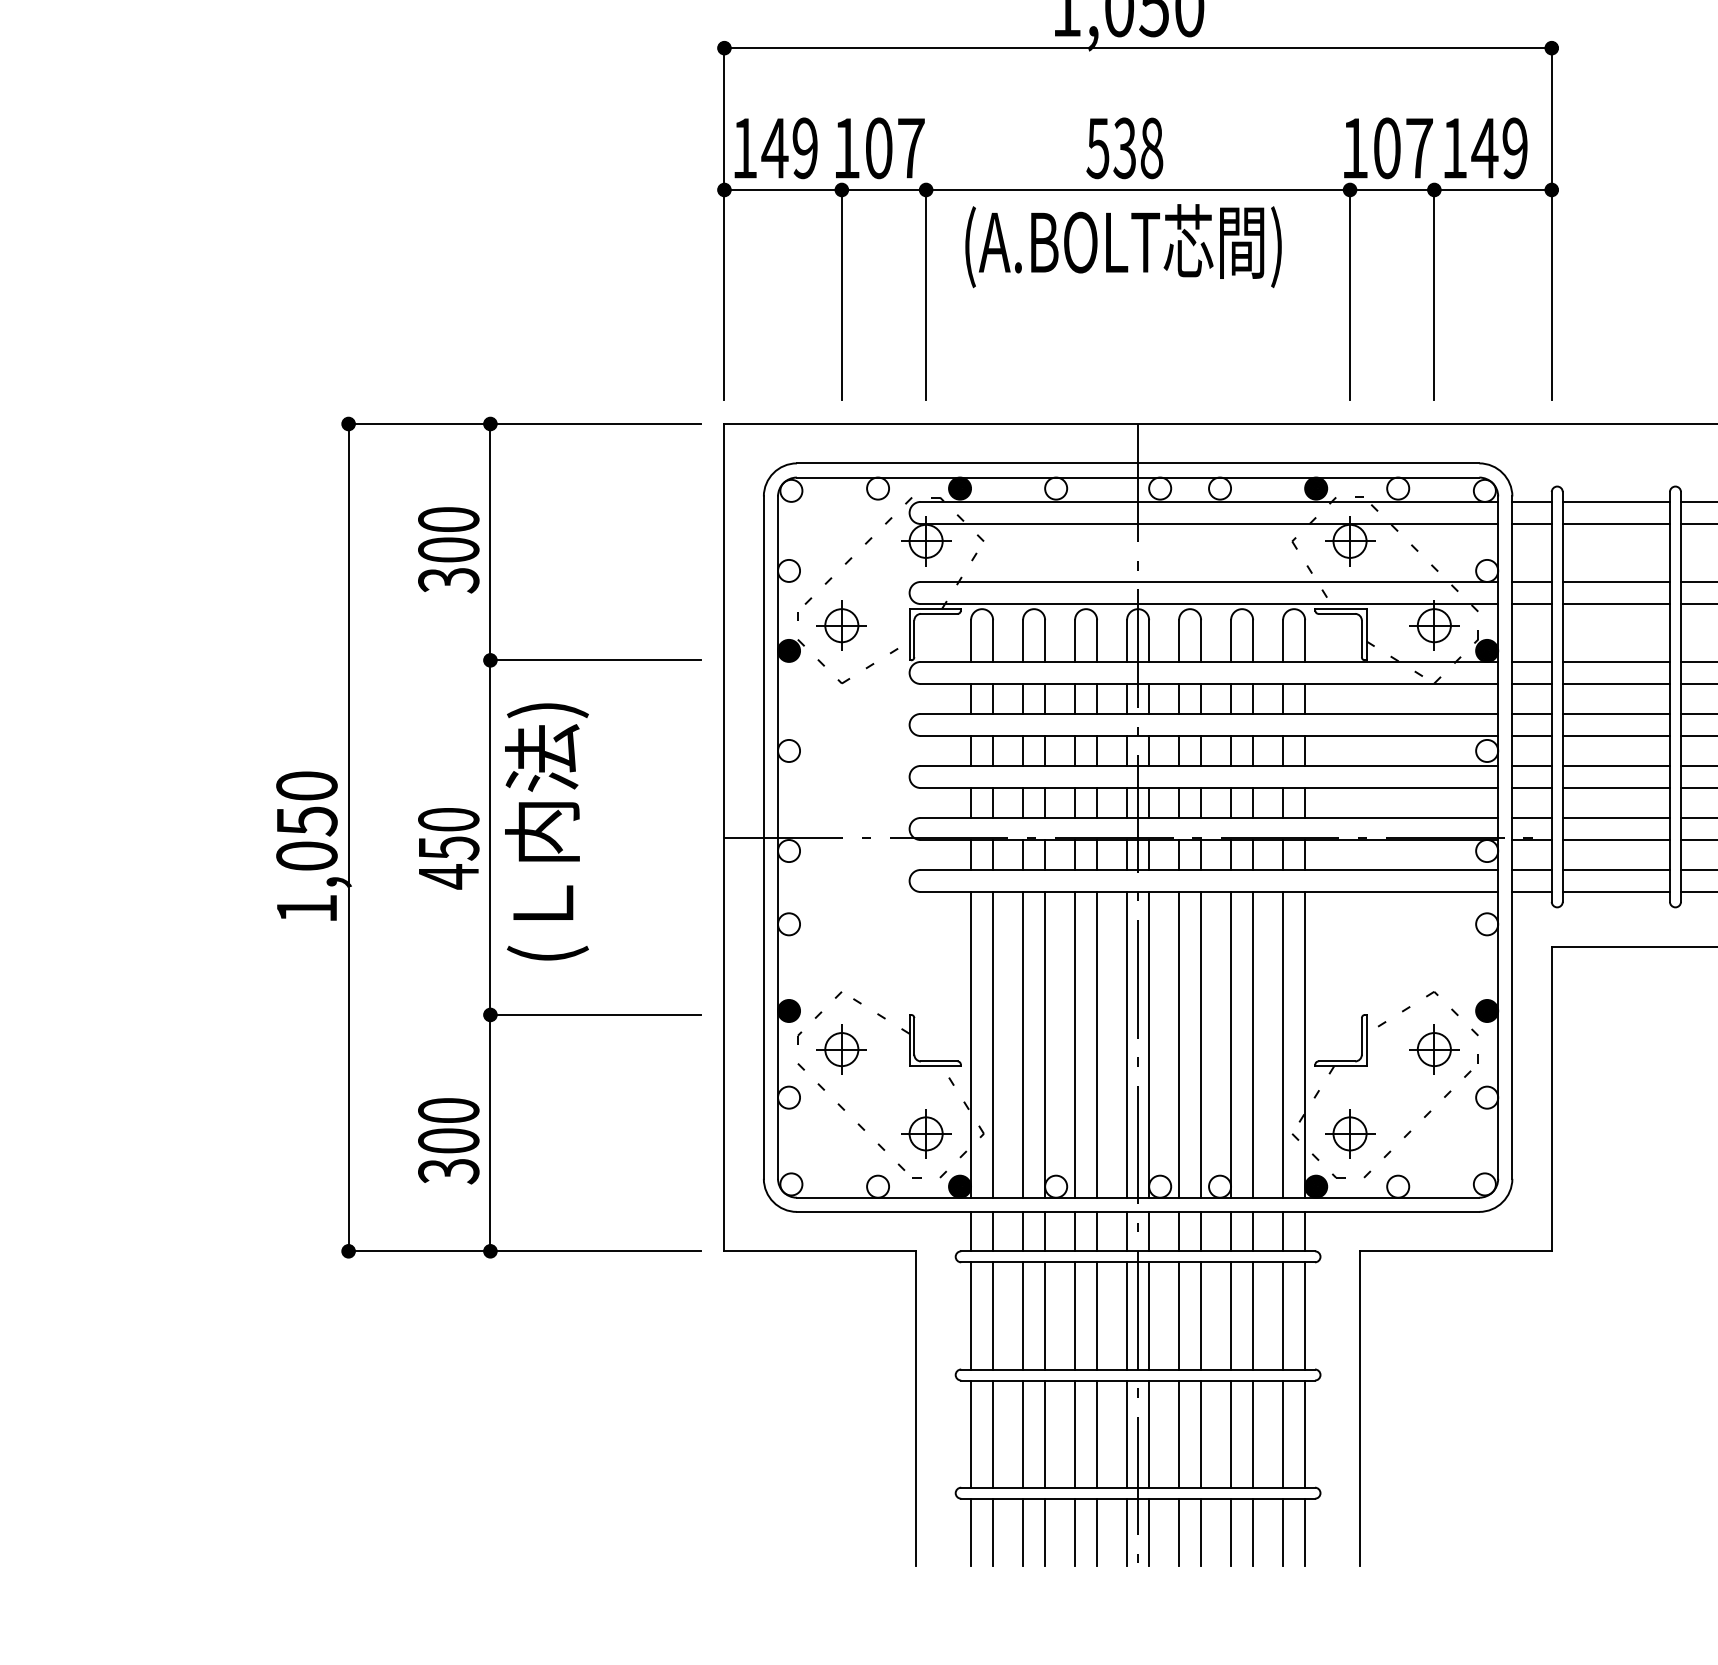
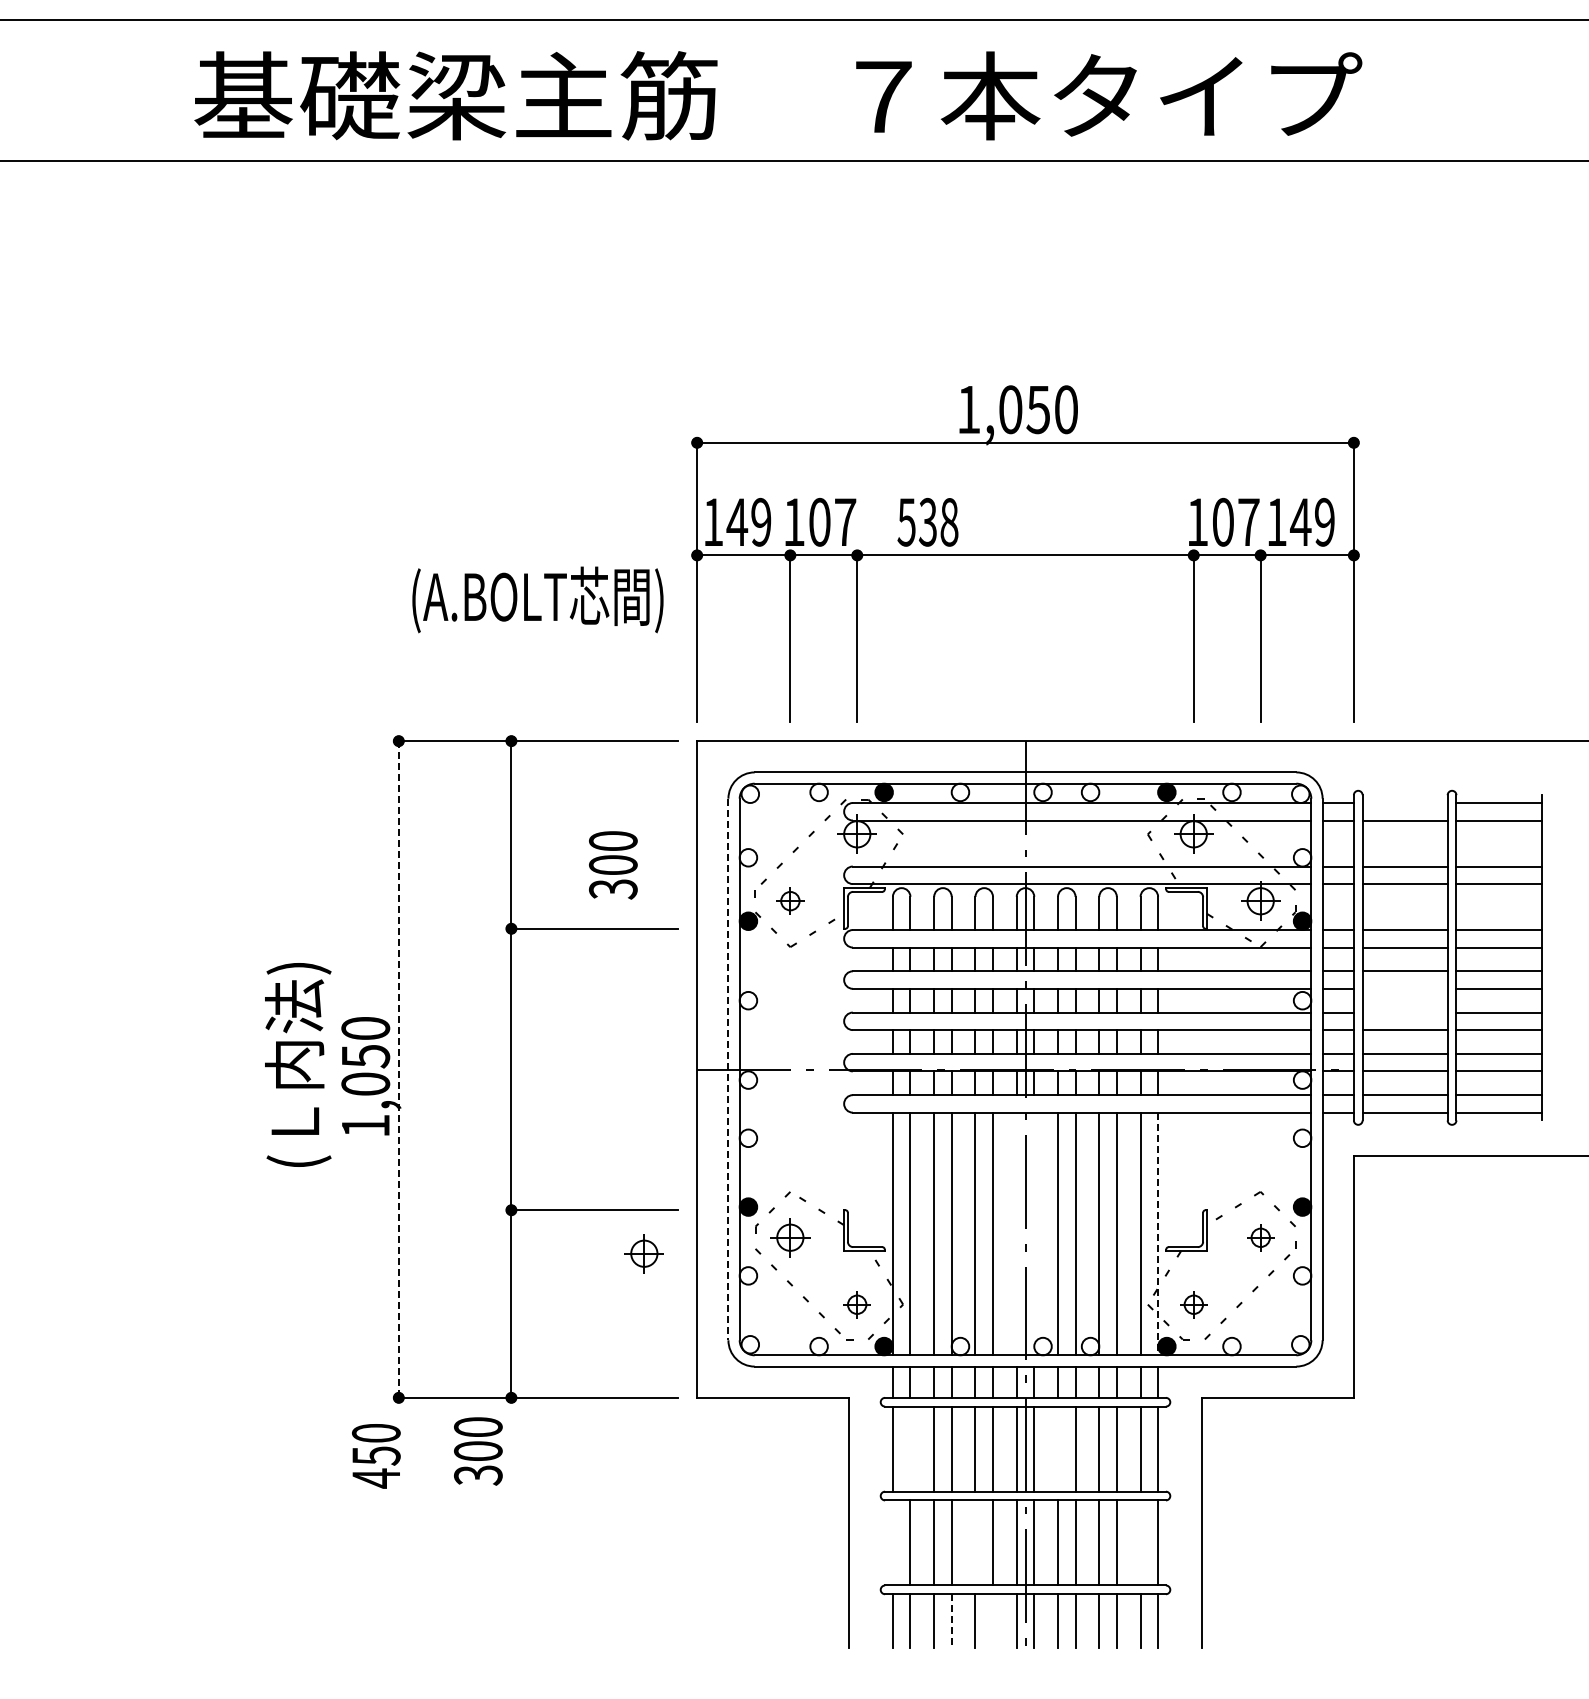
text: (1124, 148) -> (927, 522), moved
text: (1122, 245) -> (537, 599), moved
line: (1615, 502) -> (1404, 803), removed
text: (448, 550) -> (613, 865), moved
part: (842, 624) -> (790, 900), size x0.7
line: (1615, 735) -> (1404, 988), removed
line: (1615, 765) -> (1404, 1012), removed
text: (547, 831) -> (298, 1064), moved
line: (763, 837) -> (728, 1069), solid -> dashed
line: (348, 838) -> (398, 1070), solid -> dashed
text: (448, 848) -> (376, 1456), moved
line: (1126, 1044) -> (1016, 1233), removed
line: (1149, 1044) -> (1034, 1233), removed
line: (1305, 1045) -> (1158, 1234), solid -> dashed
part: (1434, 1049) -> (1260, 1237), size x0.7
part: (658, 1069) -> (644, 1253), added
part: (925, 1133) -> (856, 1304), size x0.7
part: (1349, 1133) -> (1193, 1304), size x0.7
text: (448, 1141) -> (478, 1451), moved
line: (993, 1315) -> (910, 1448), removed
line: (1179, 1315) -> (1058, 1448), removed
line: (970, 1433) -> (892, 1542), removed
line: (1075, 1433) -> (975, 1542), removed
line: (1282, 1433) -> (1140, 1542), removed
line: (1044, 1533) -> (951, 1621), solid -> dashed
line: (1096, 1533) -> (992, 1621), removed

